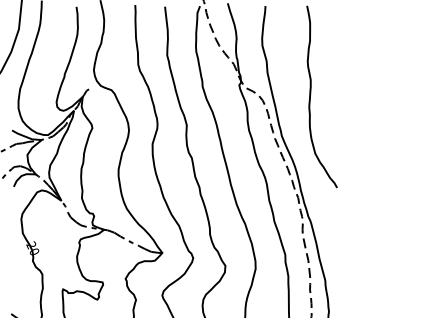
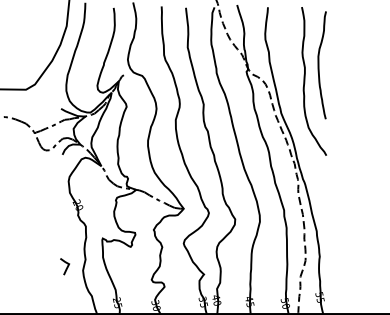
curve: (328, 77) -> (319, 65), added

